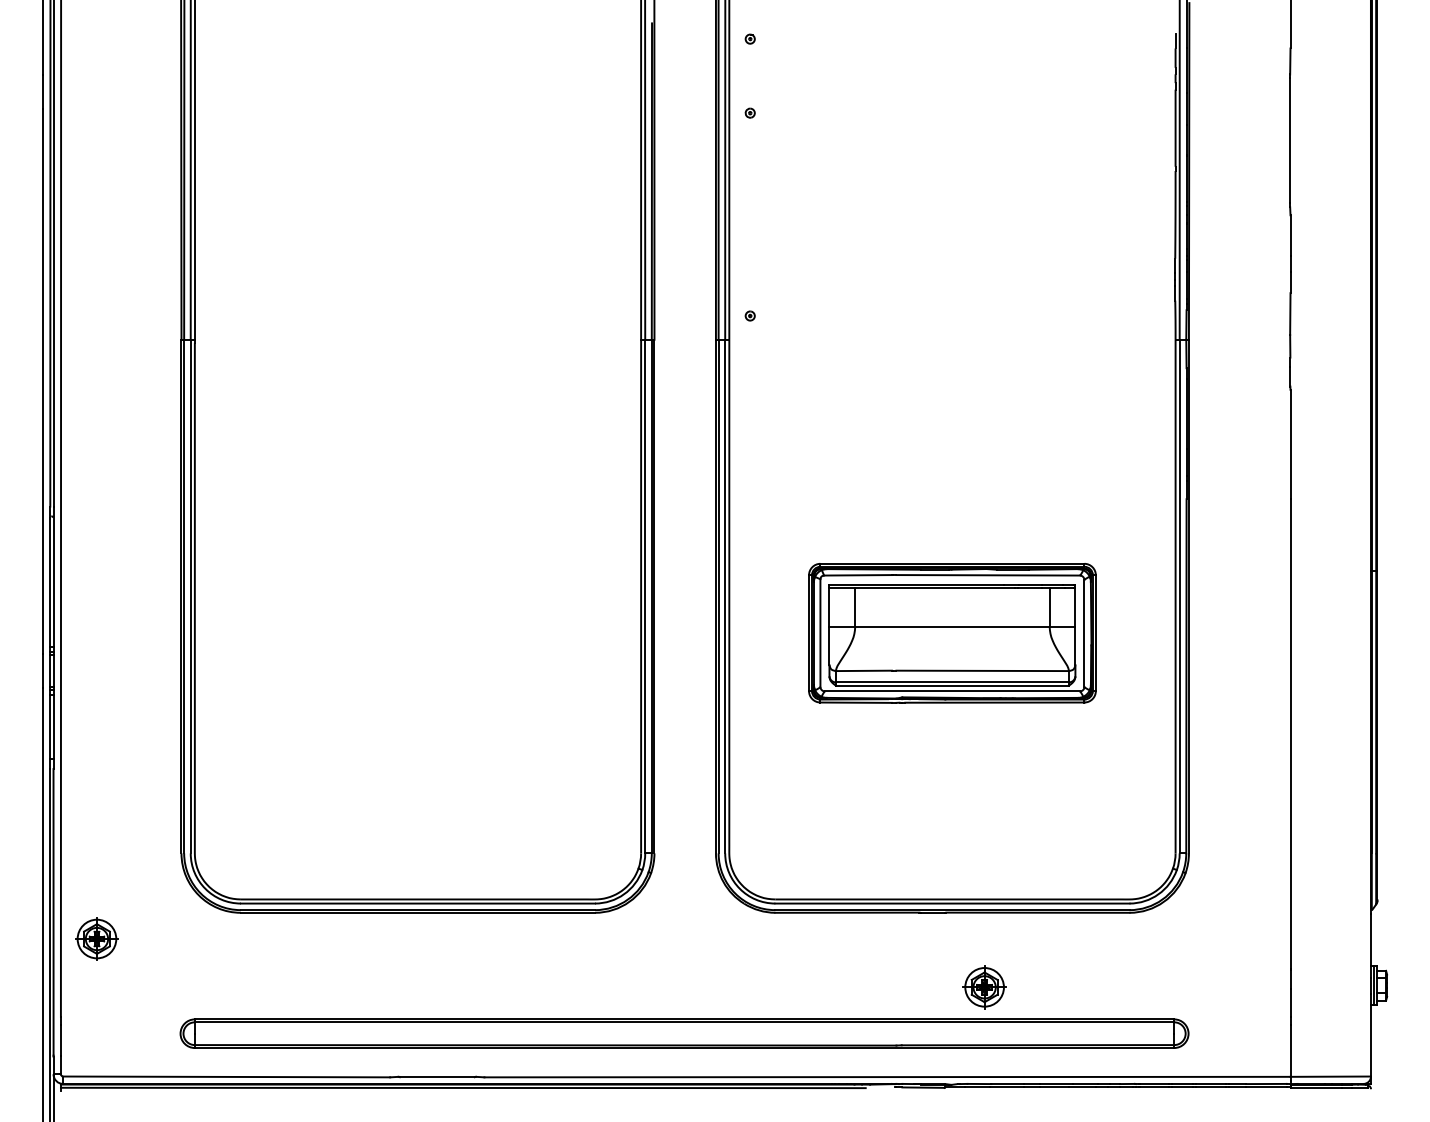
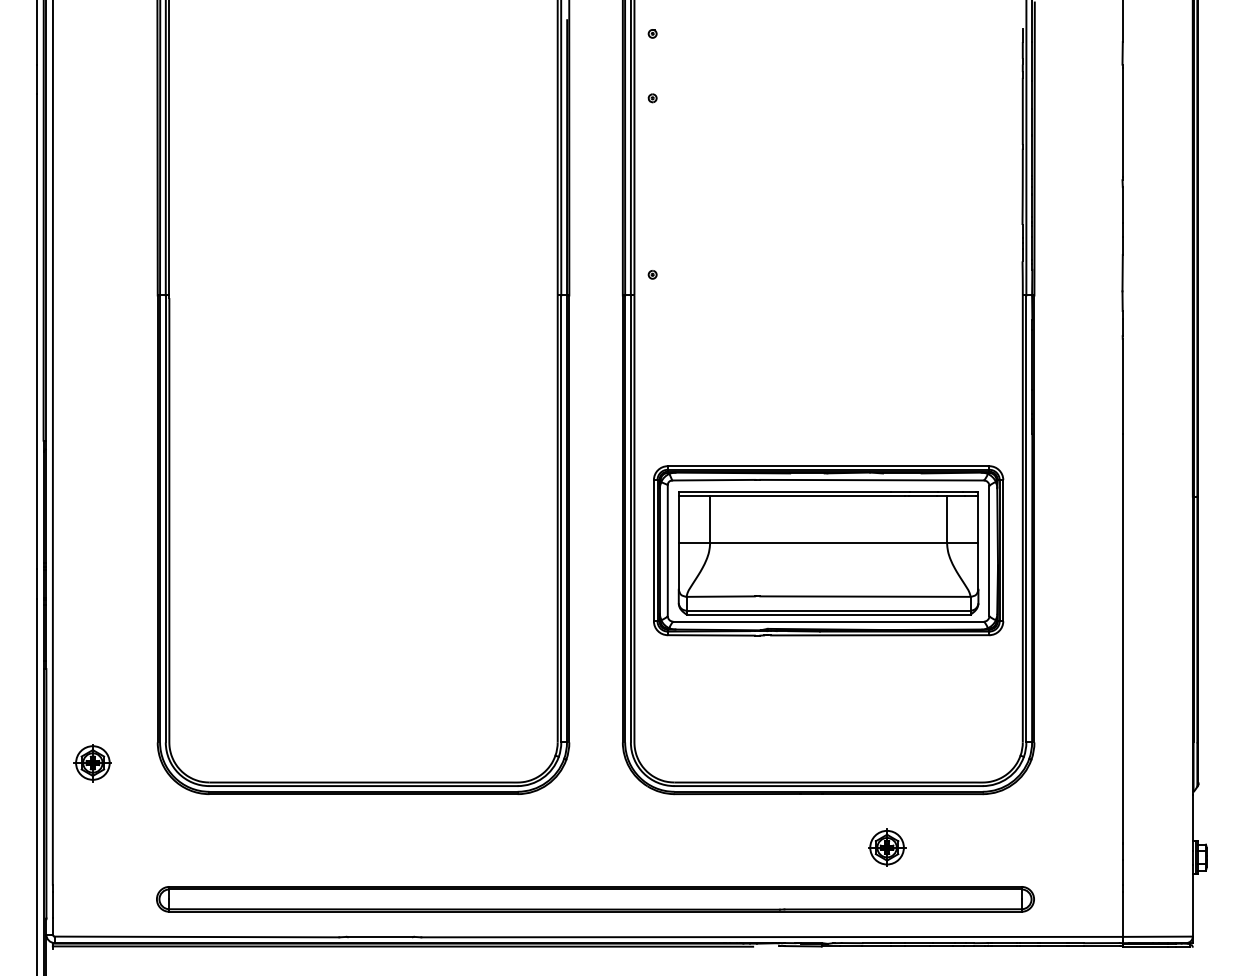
part: (952, 633) -> (828, 551), size x1.4
part: (96, 938) -> (92, 762), moved
part: (984, 987) -> (886, 847), moved

